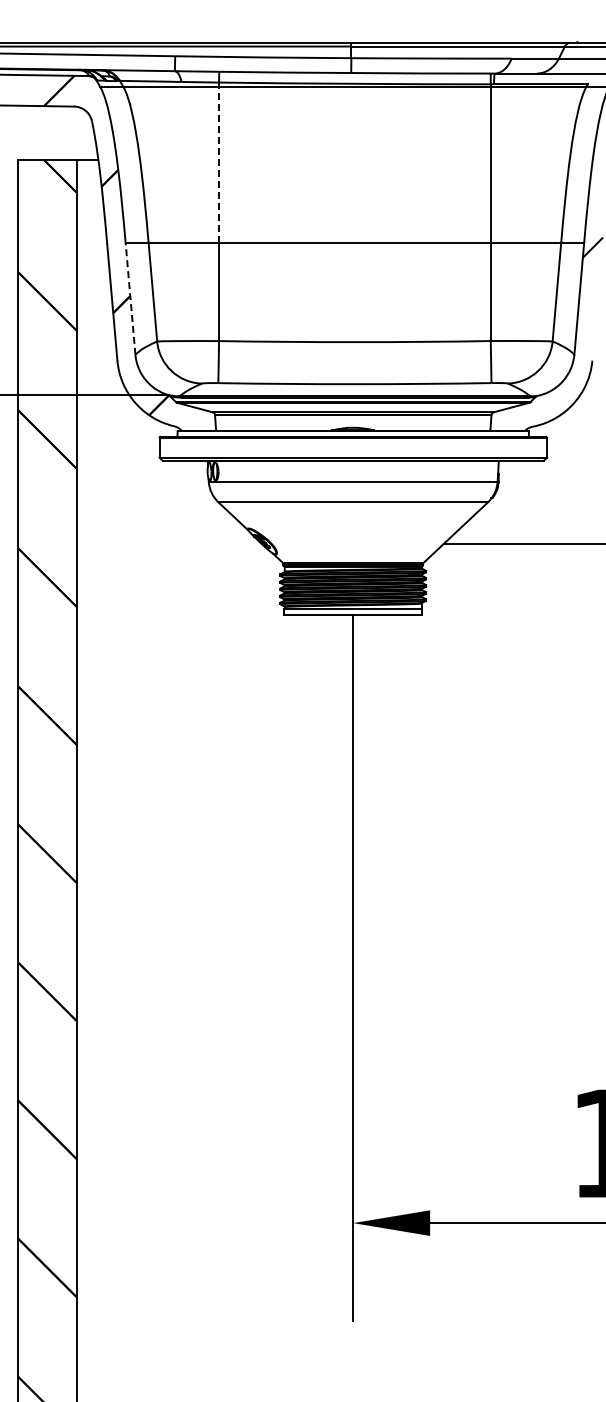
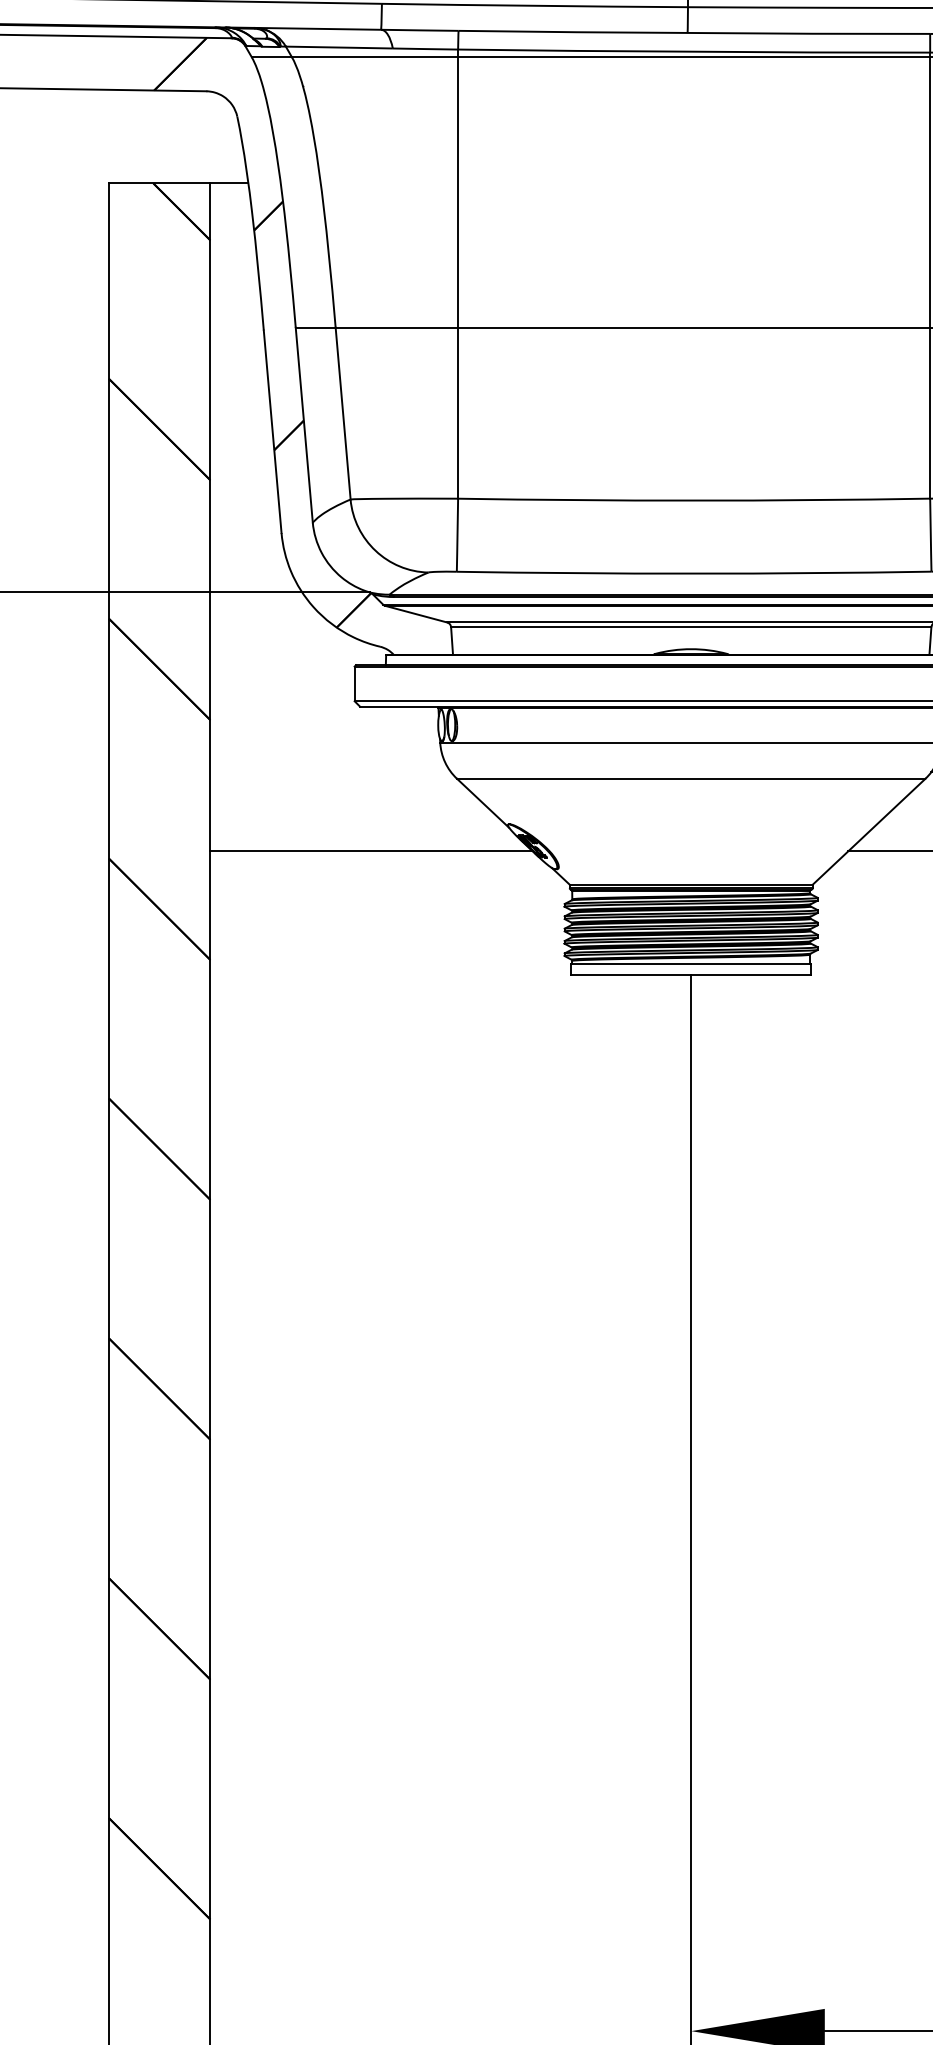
line: (219, 164) -> (458, 191), dashed -> solid
line: (130, 298) -> (304, 424), dashed -> solid
line: (168, 544) -> (370, 852), added

